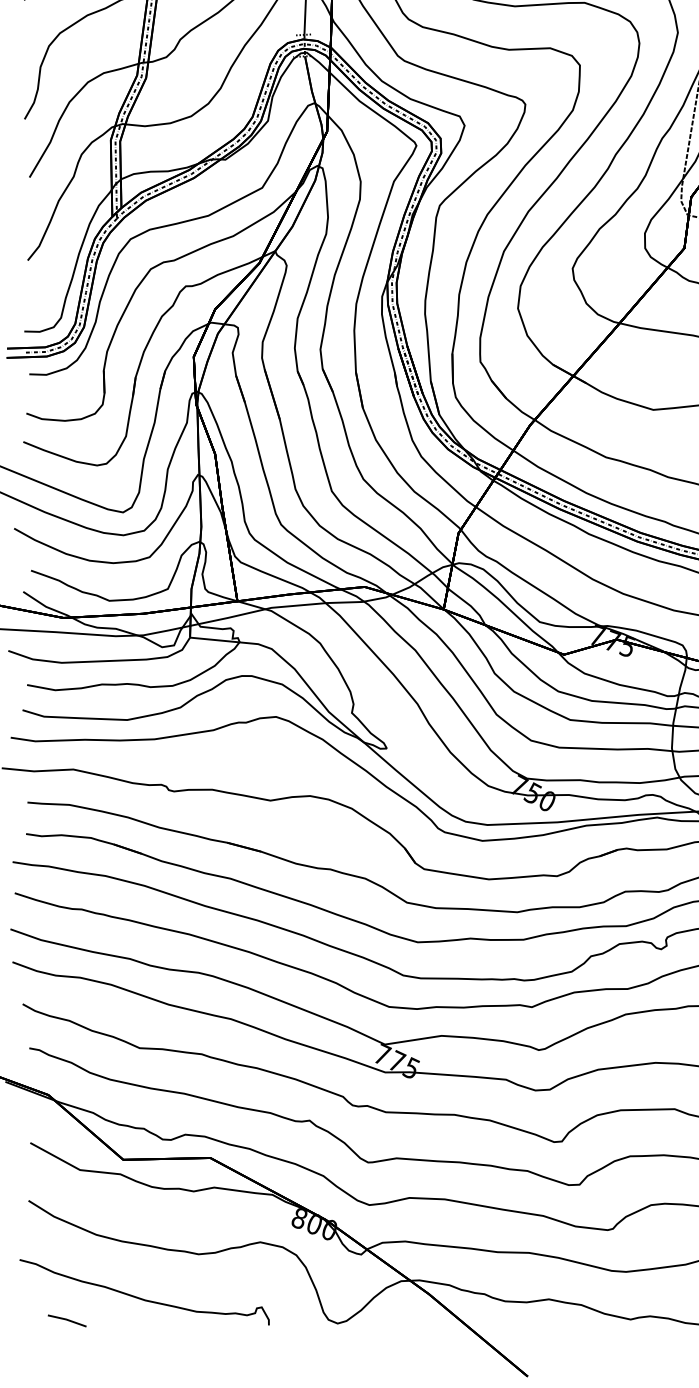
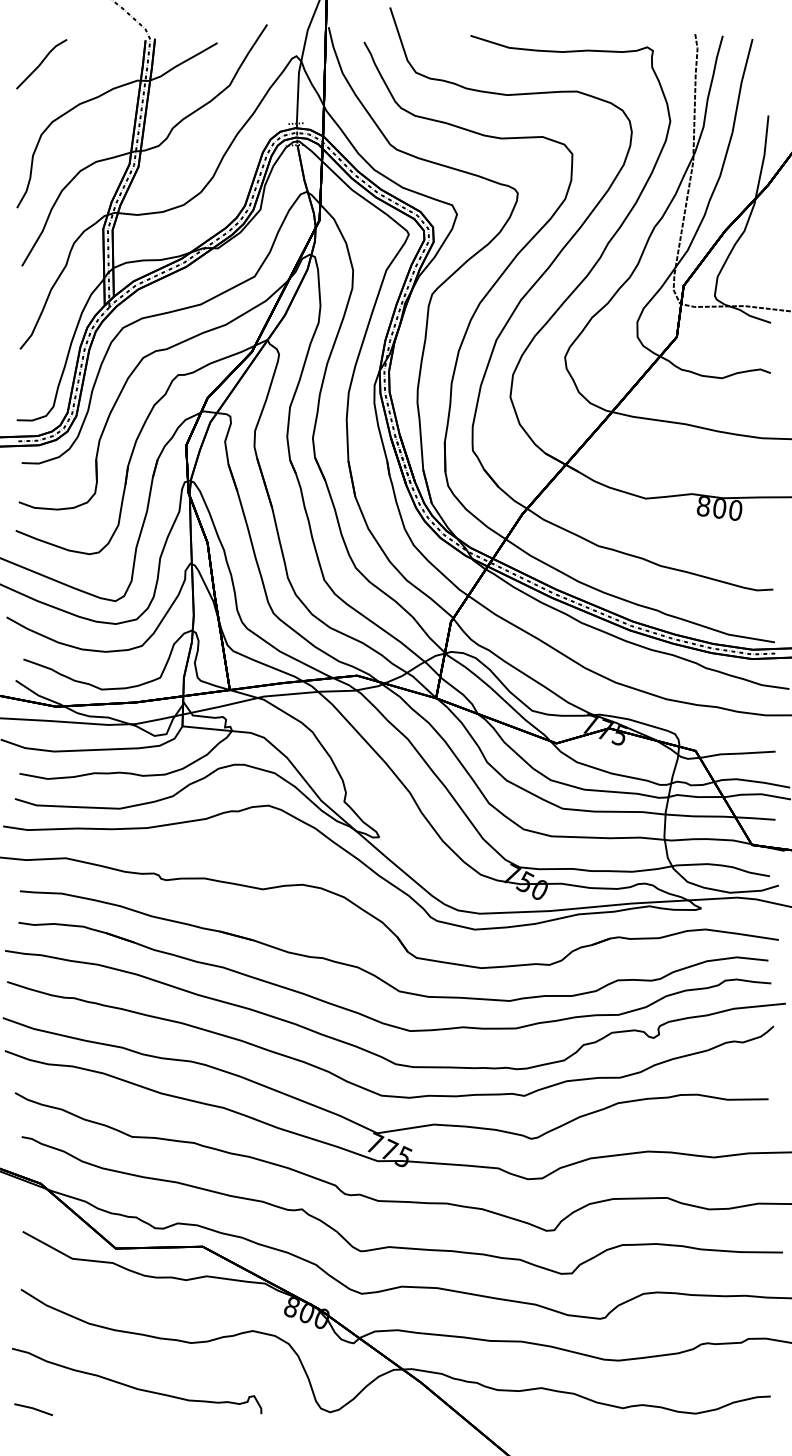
line: (67, 1320) -> (33, 1409), moved

